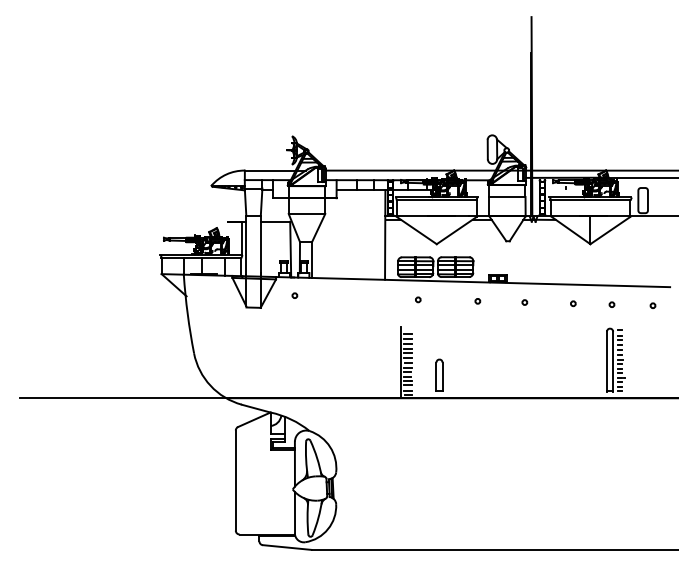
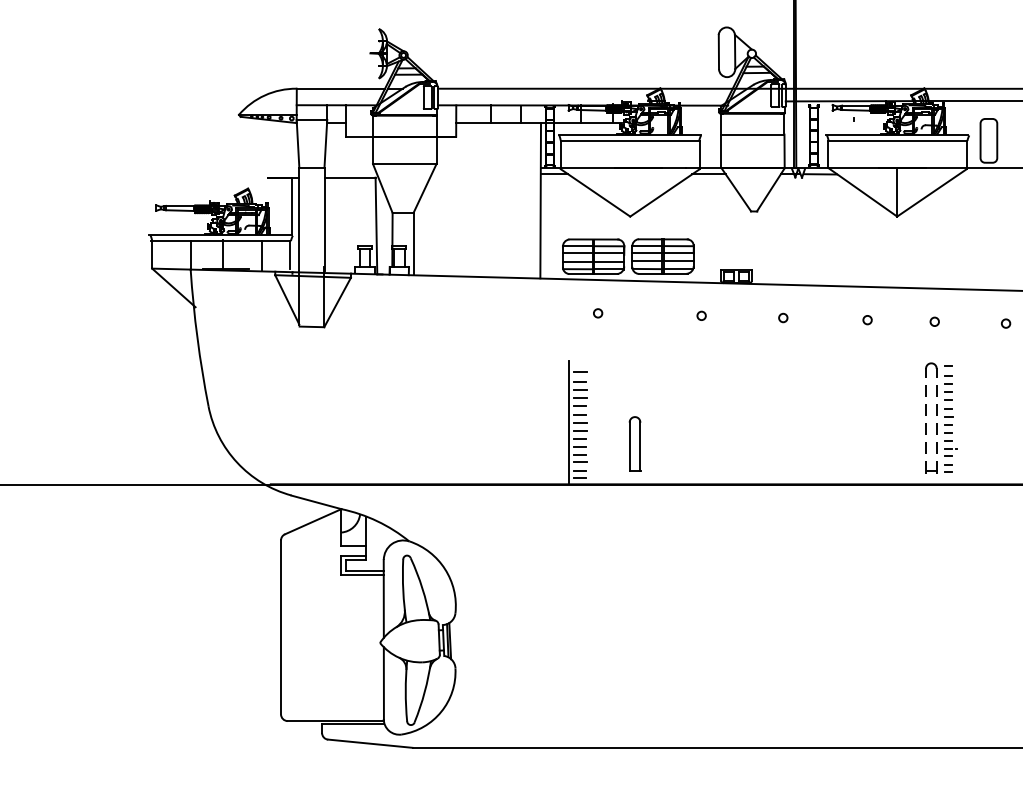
circle: (294, 295) -> (383, 305), removed
line: (607, 361) -> (926, 420), solid -> dashed
line: (613, 361) -> (937, 420), solid -> dashed

